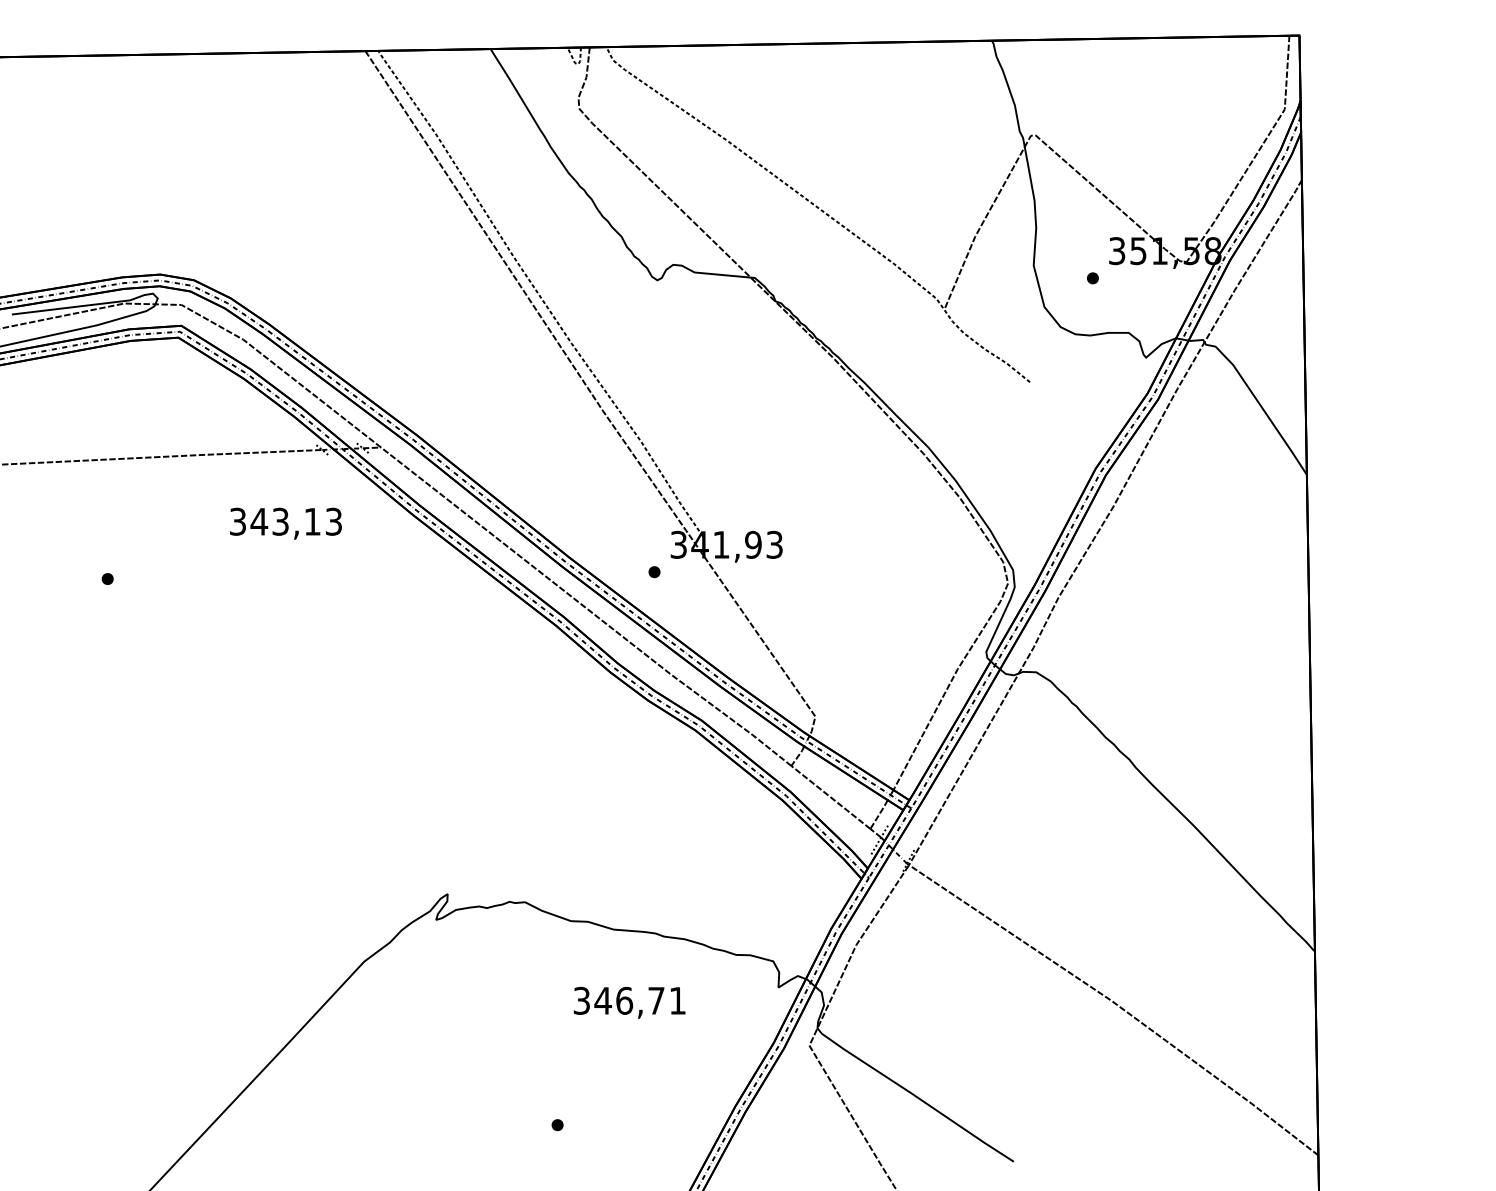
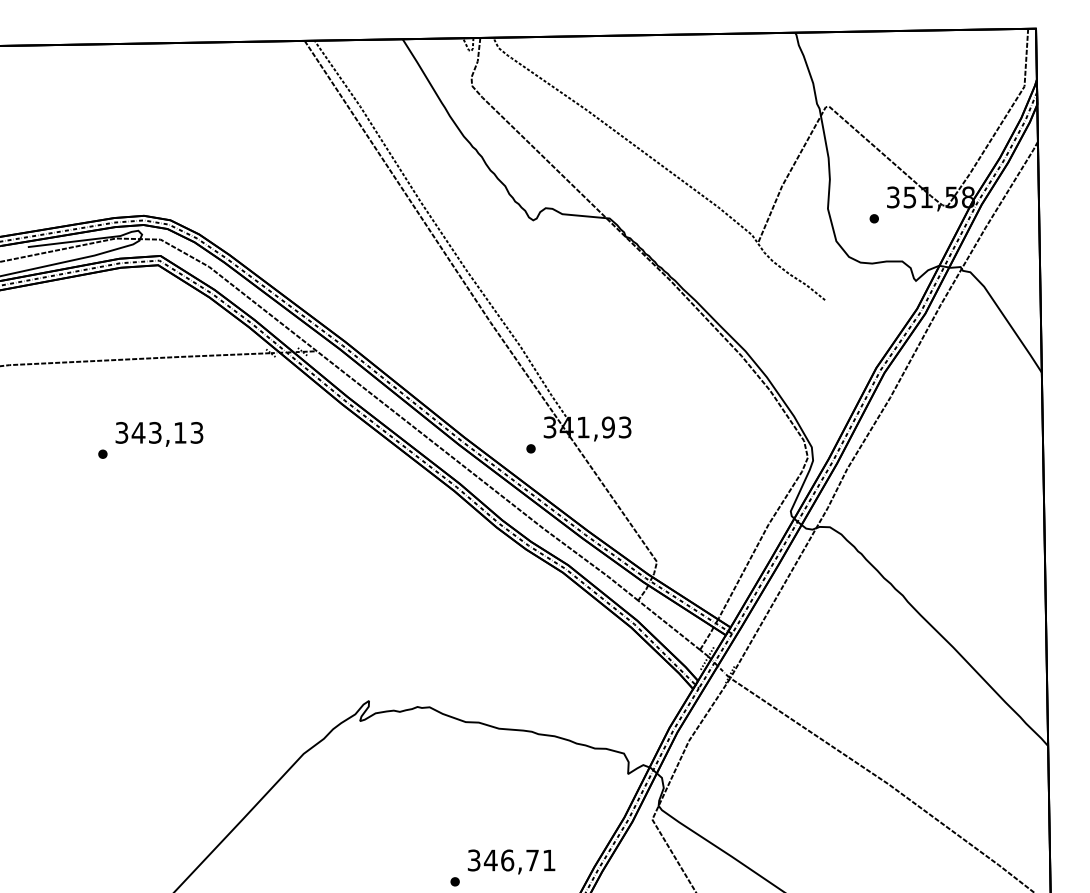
text: (285, 523) -> (159, 434), moved
text: (629, 1002) -> (511, 861), moved

